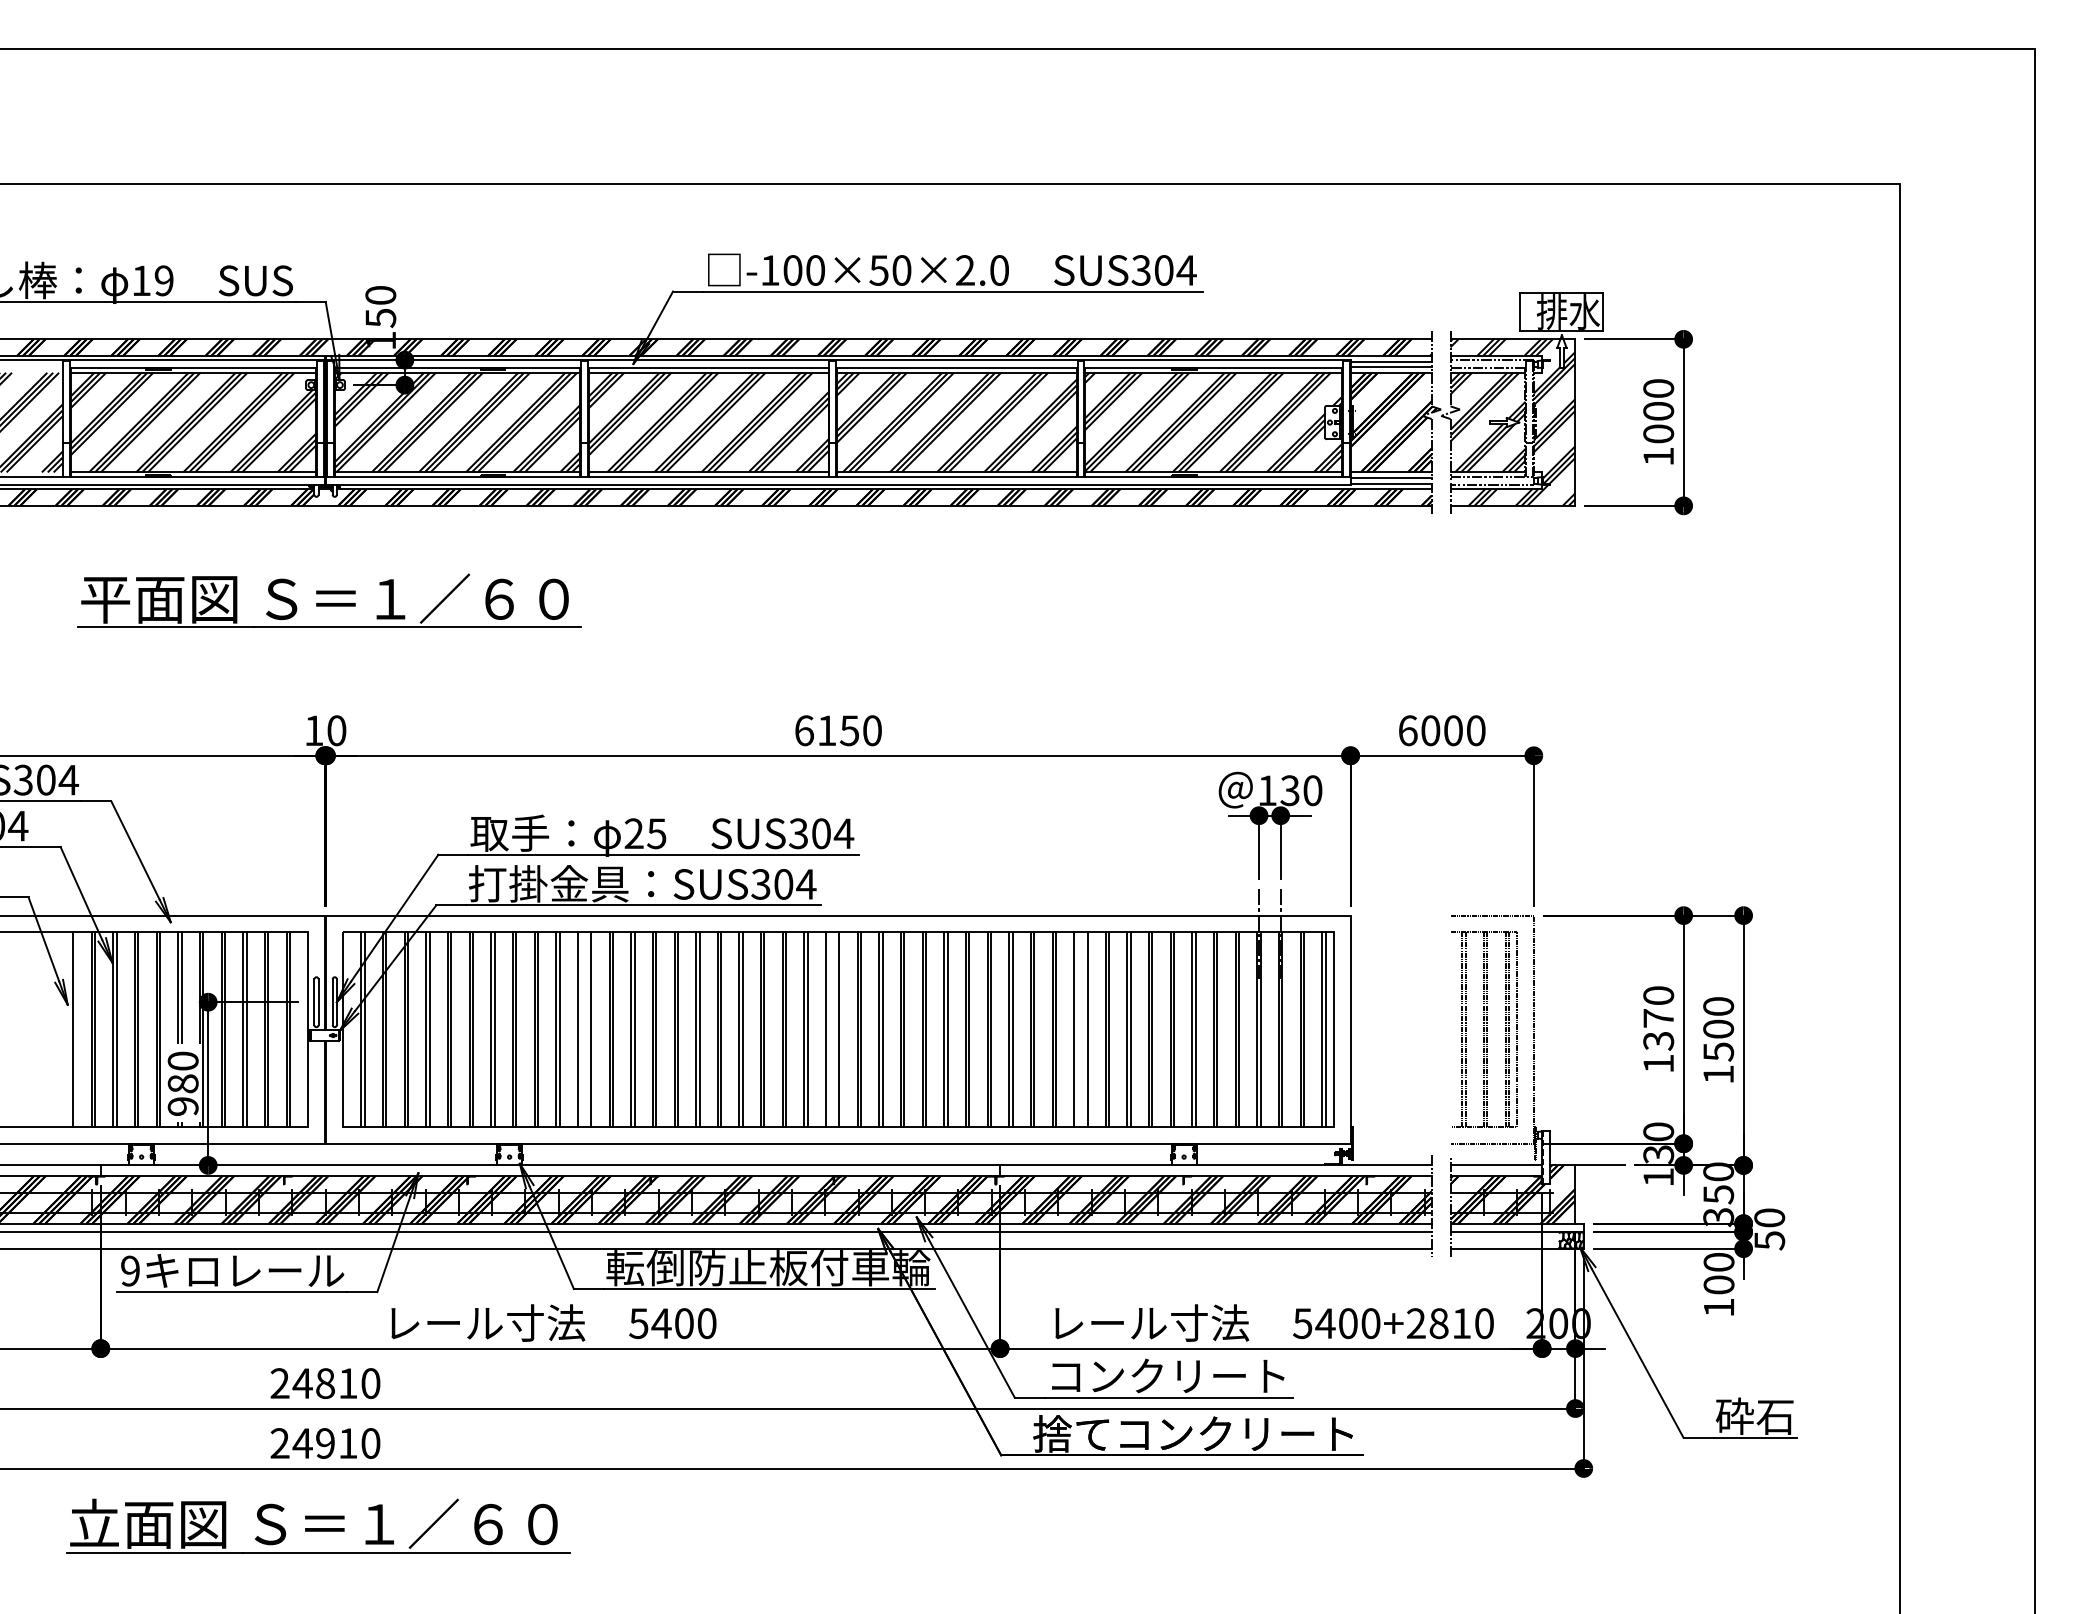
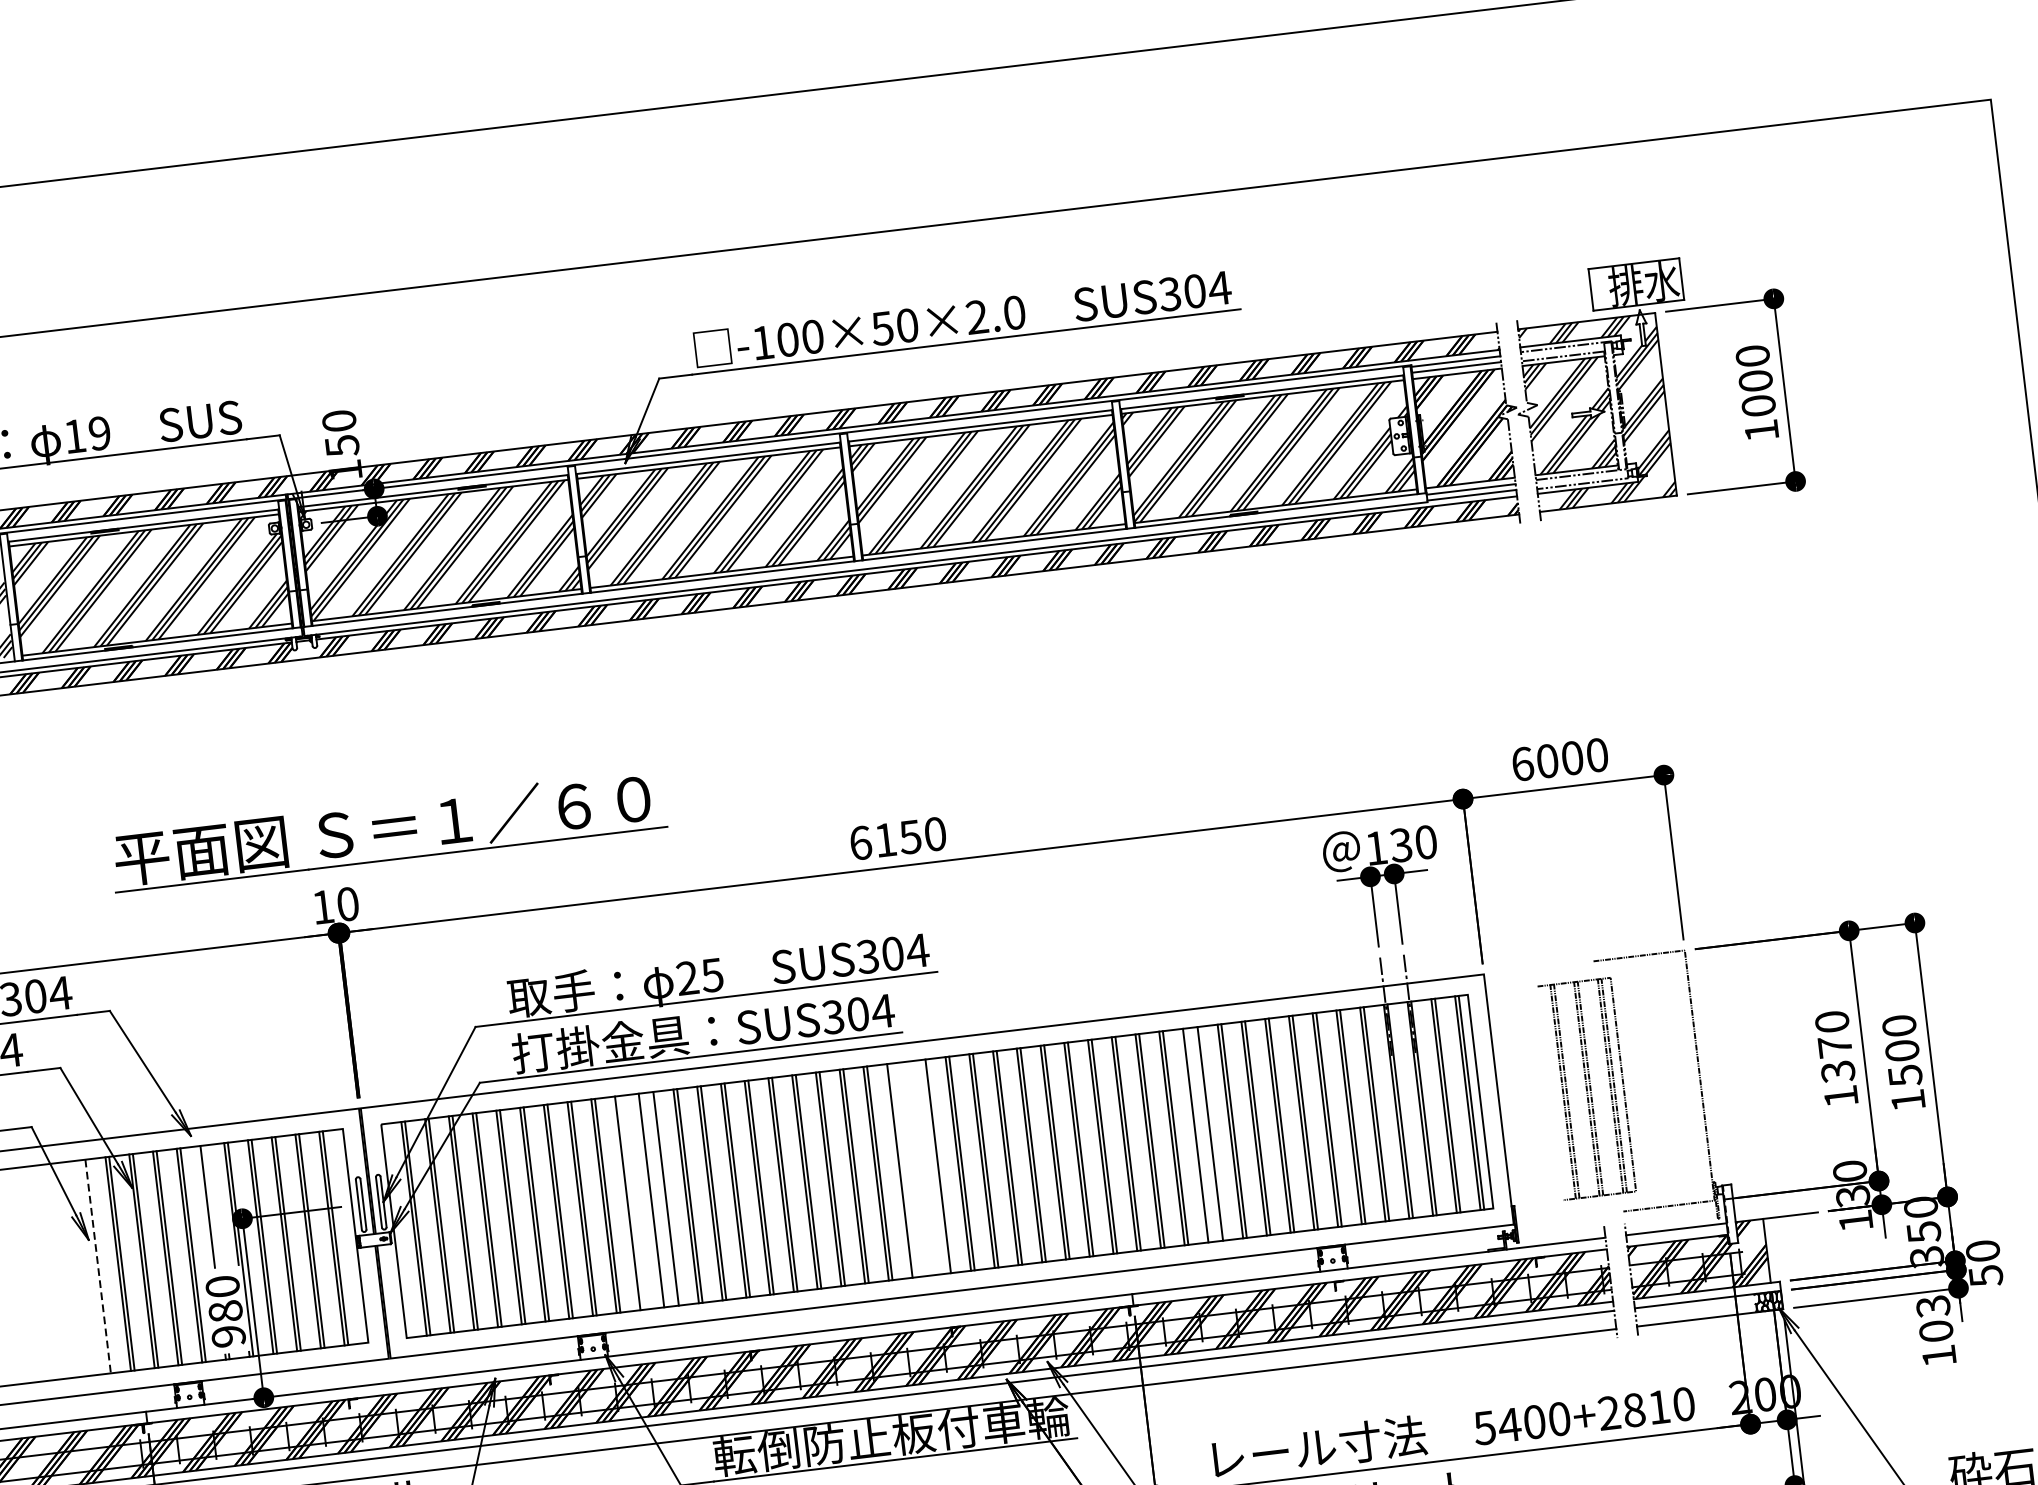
part: (329, 600) -> (387, 830), moved
line: (181, 987) -> (211, 1206), removed
line: (559, 1029) -> (631, 1202), removed
line: (807, 1029) -> (903, 1170), removed
line: (826, 1029) -> (924, 1167), removed
part: (1484, 1029) -> (1587, 1088), moved
line: (73, 1030) -> (98, 1267), solid -> dashed
text: (1718, 1262) -> (1932, 1306), 100 -> 103

